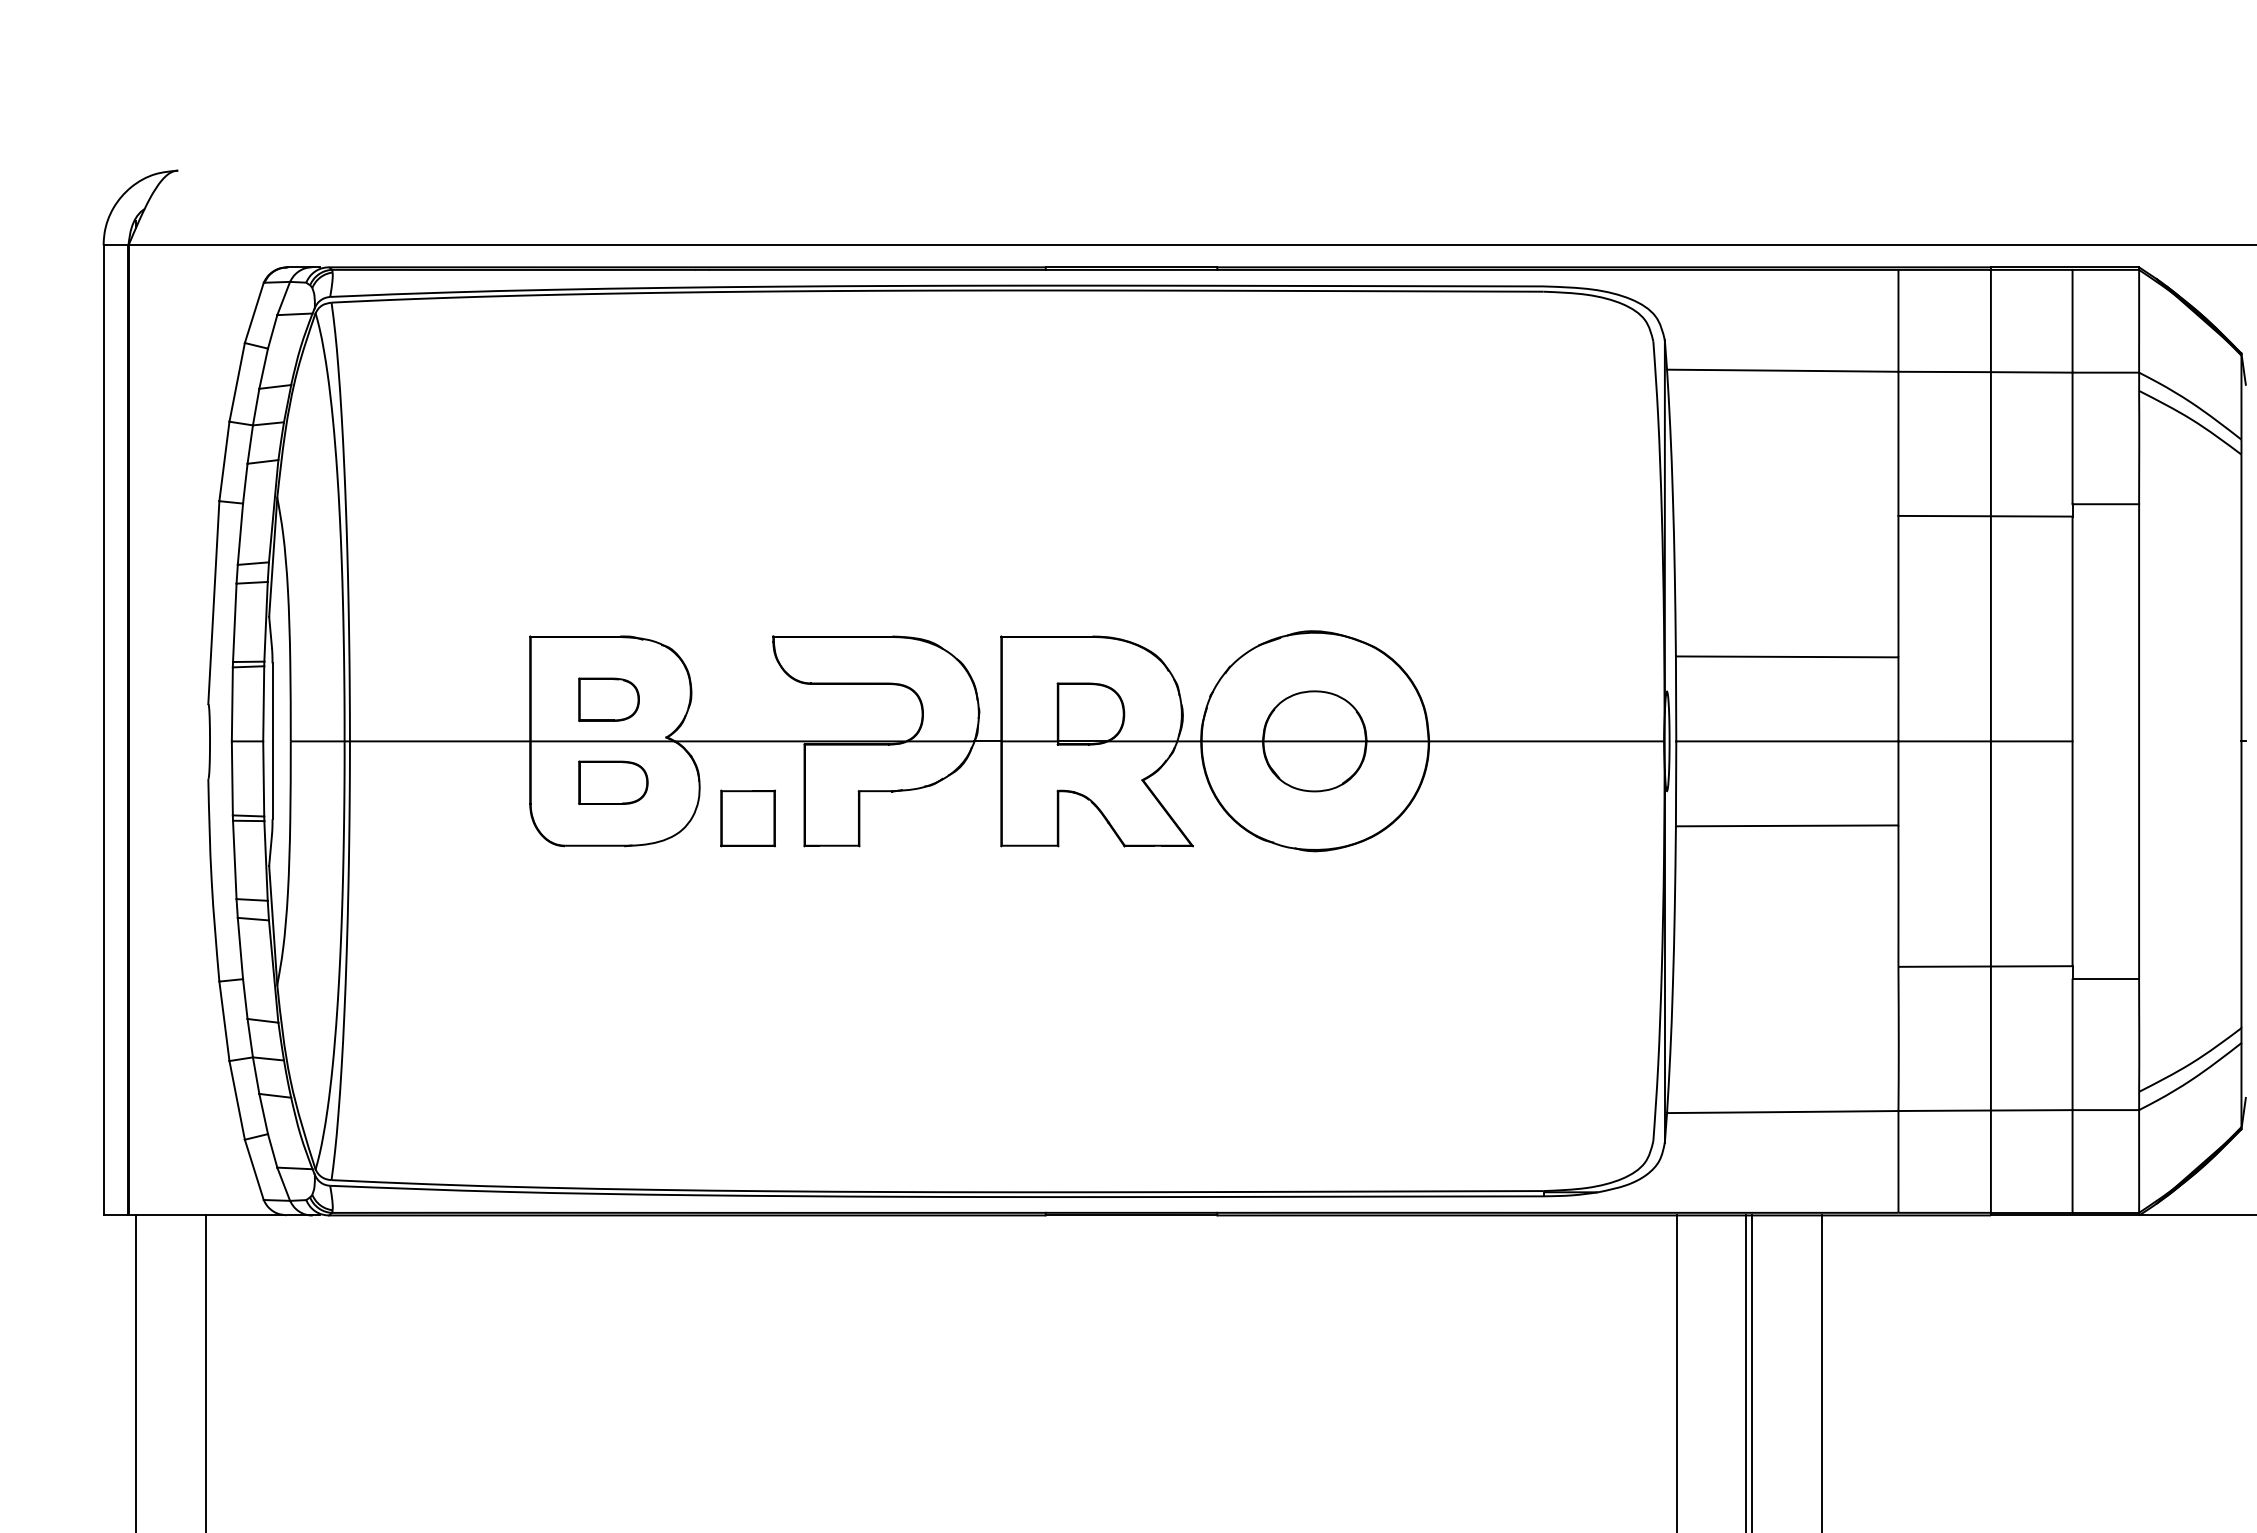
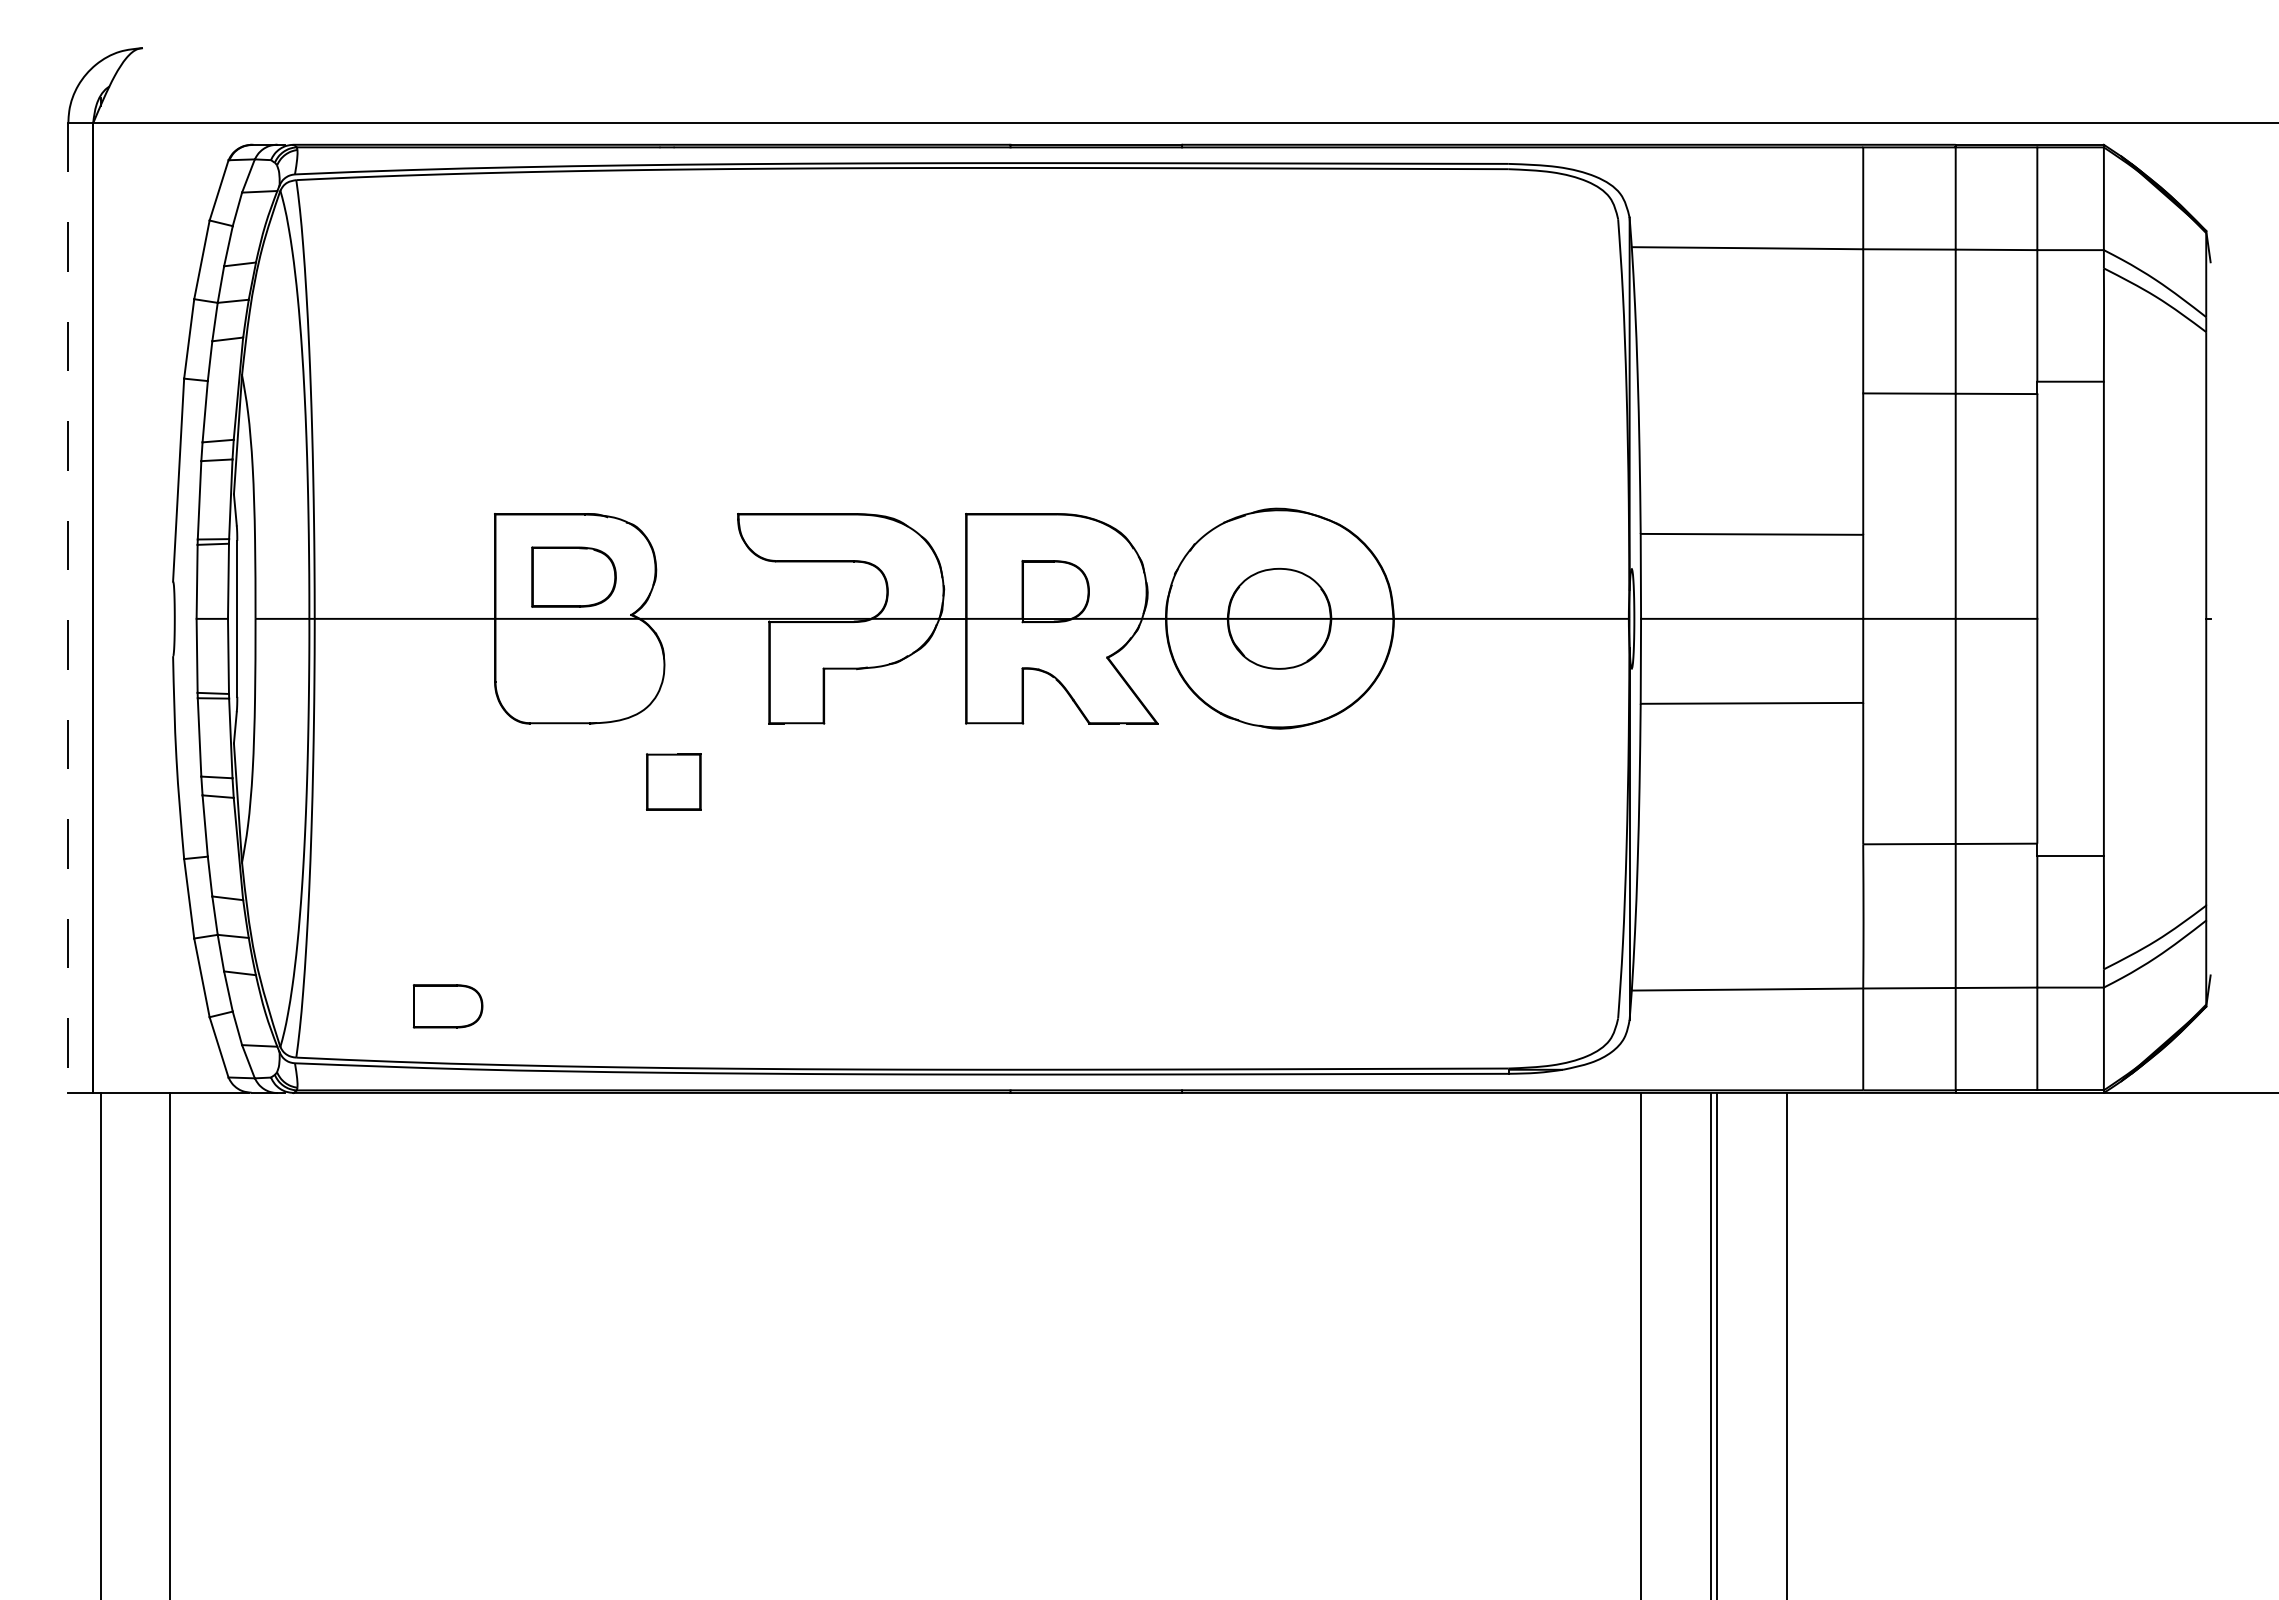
part: (608, 700) -> (573, 577), size x1.4
line: (103, 730) -> (68, 607), solid -> dashed
part: (612, 783) -> (447, 1006), moved
part: (747, 818) -> (673, 781), moved

